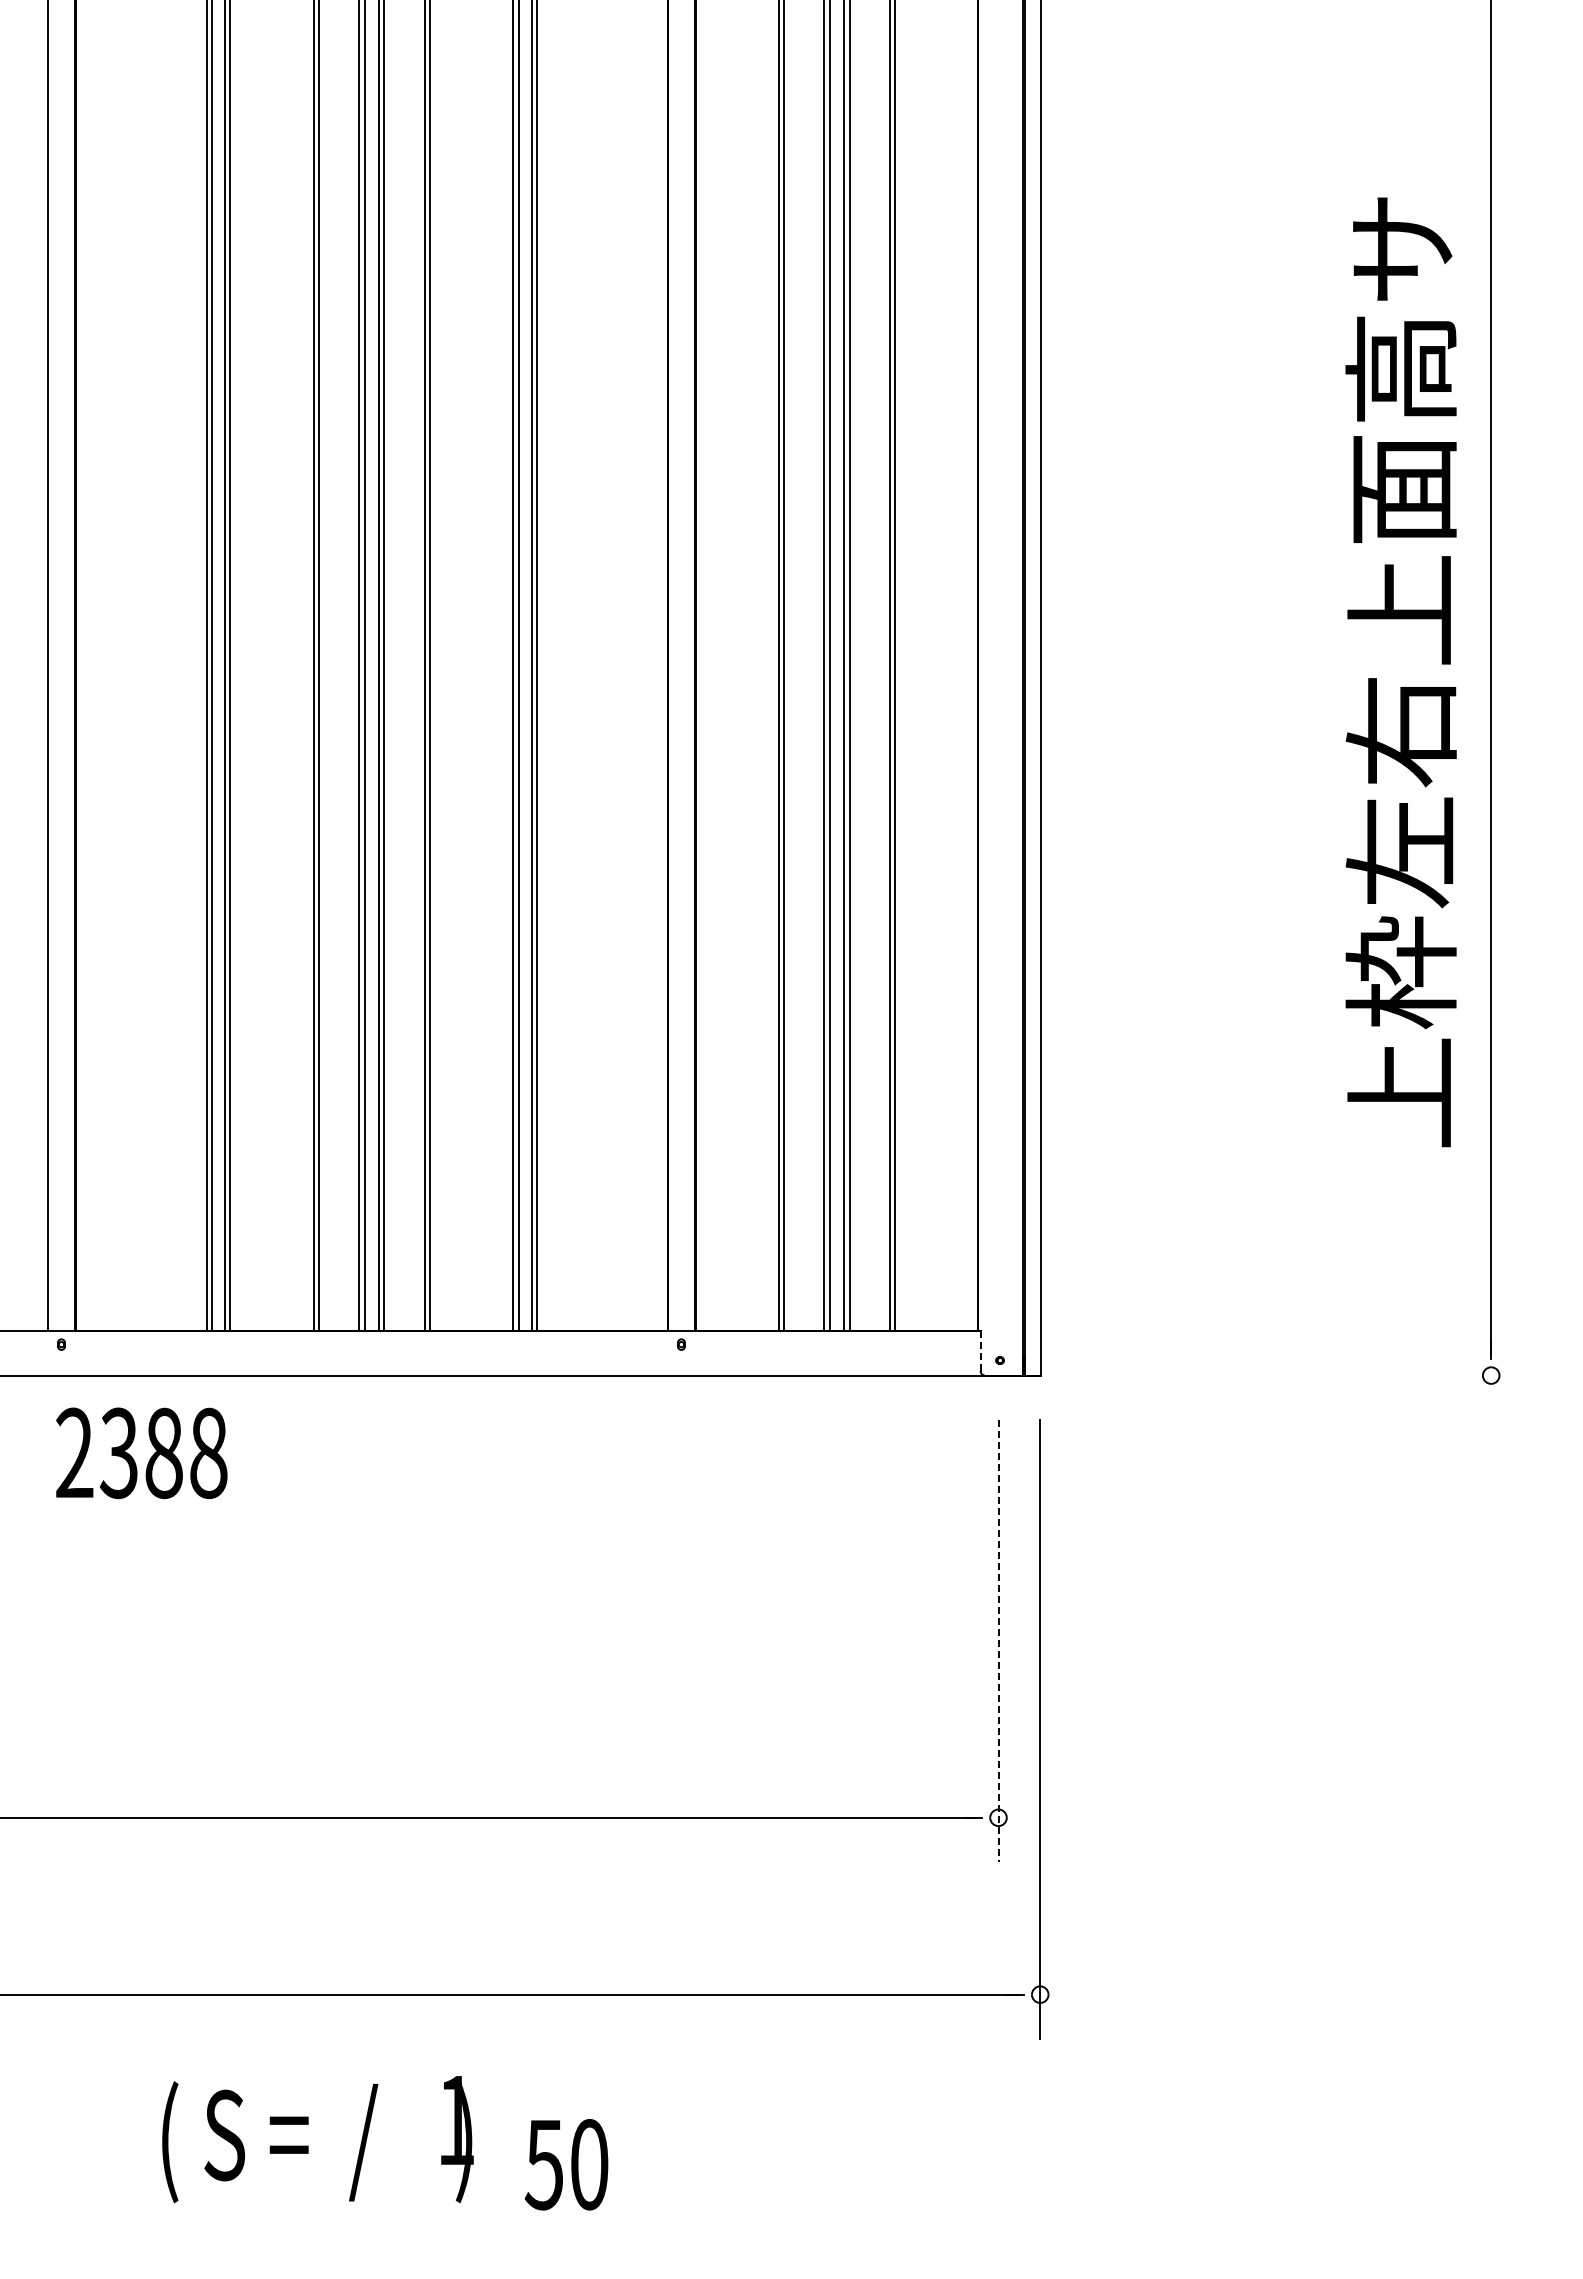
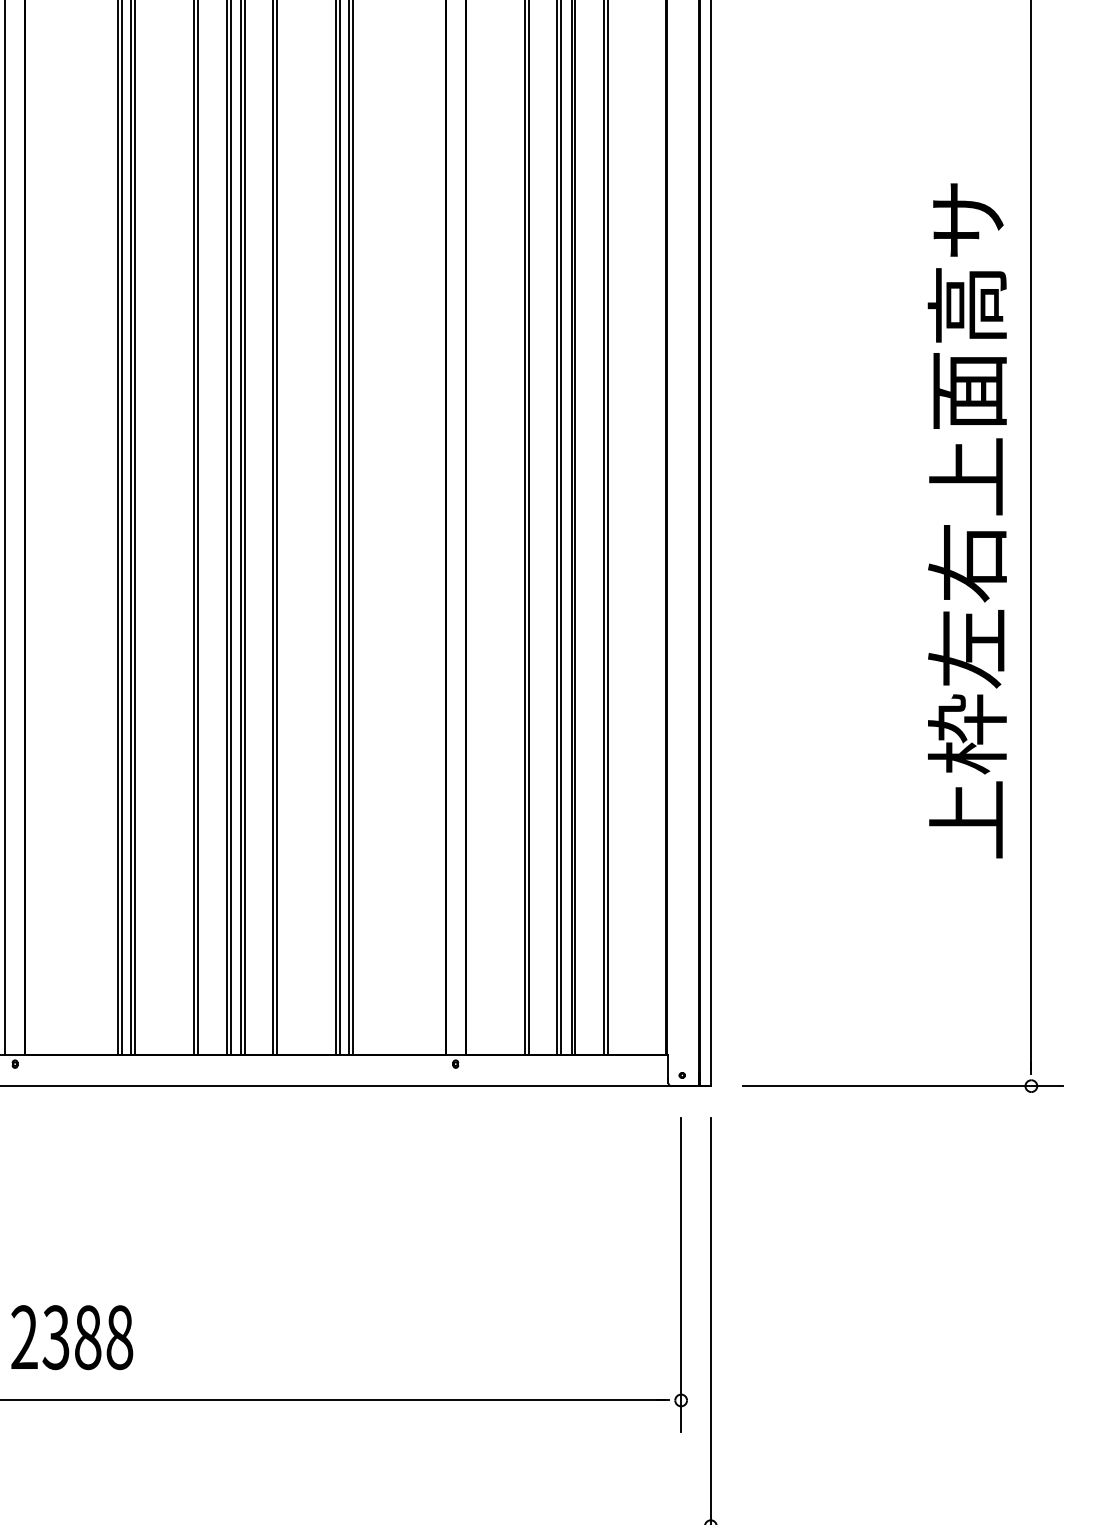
text: (1400, 672) -> (966, 521), moved
line: (980, 1349) -> (668, 1067), dashed -> solid
line: (1310, 1375) -> (902, 1086), added
text: (141, 1453) -> (72, 1337), moved
line: (998, 1641) -> (681, 1275), dashed -> solid

